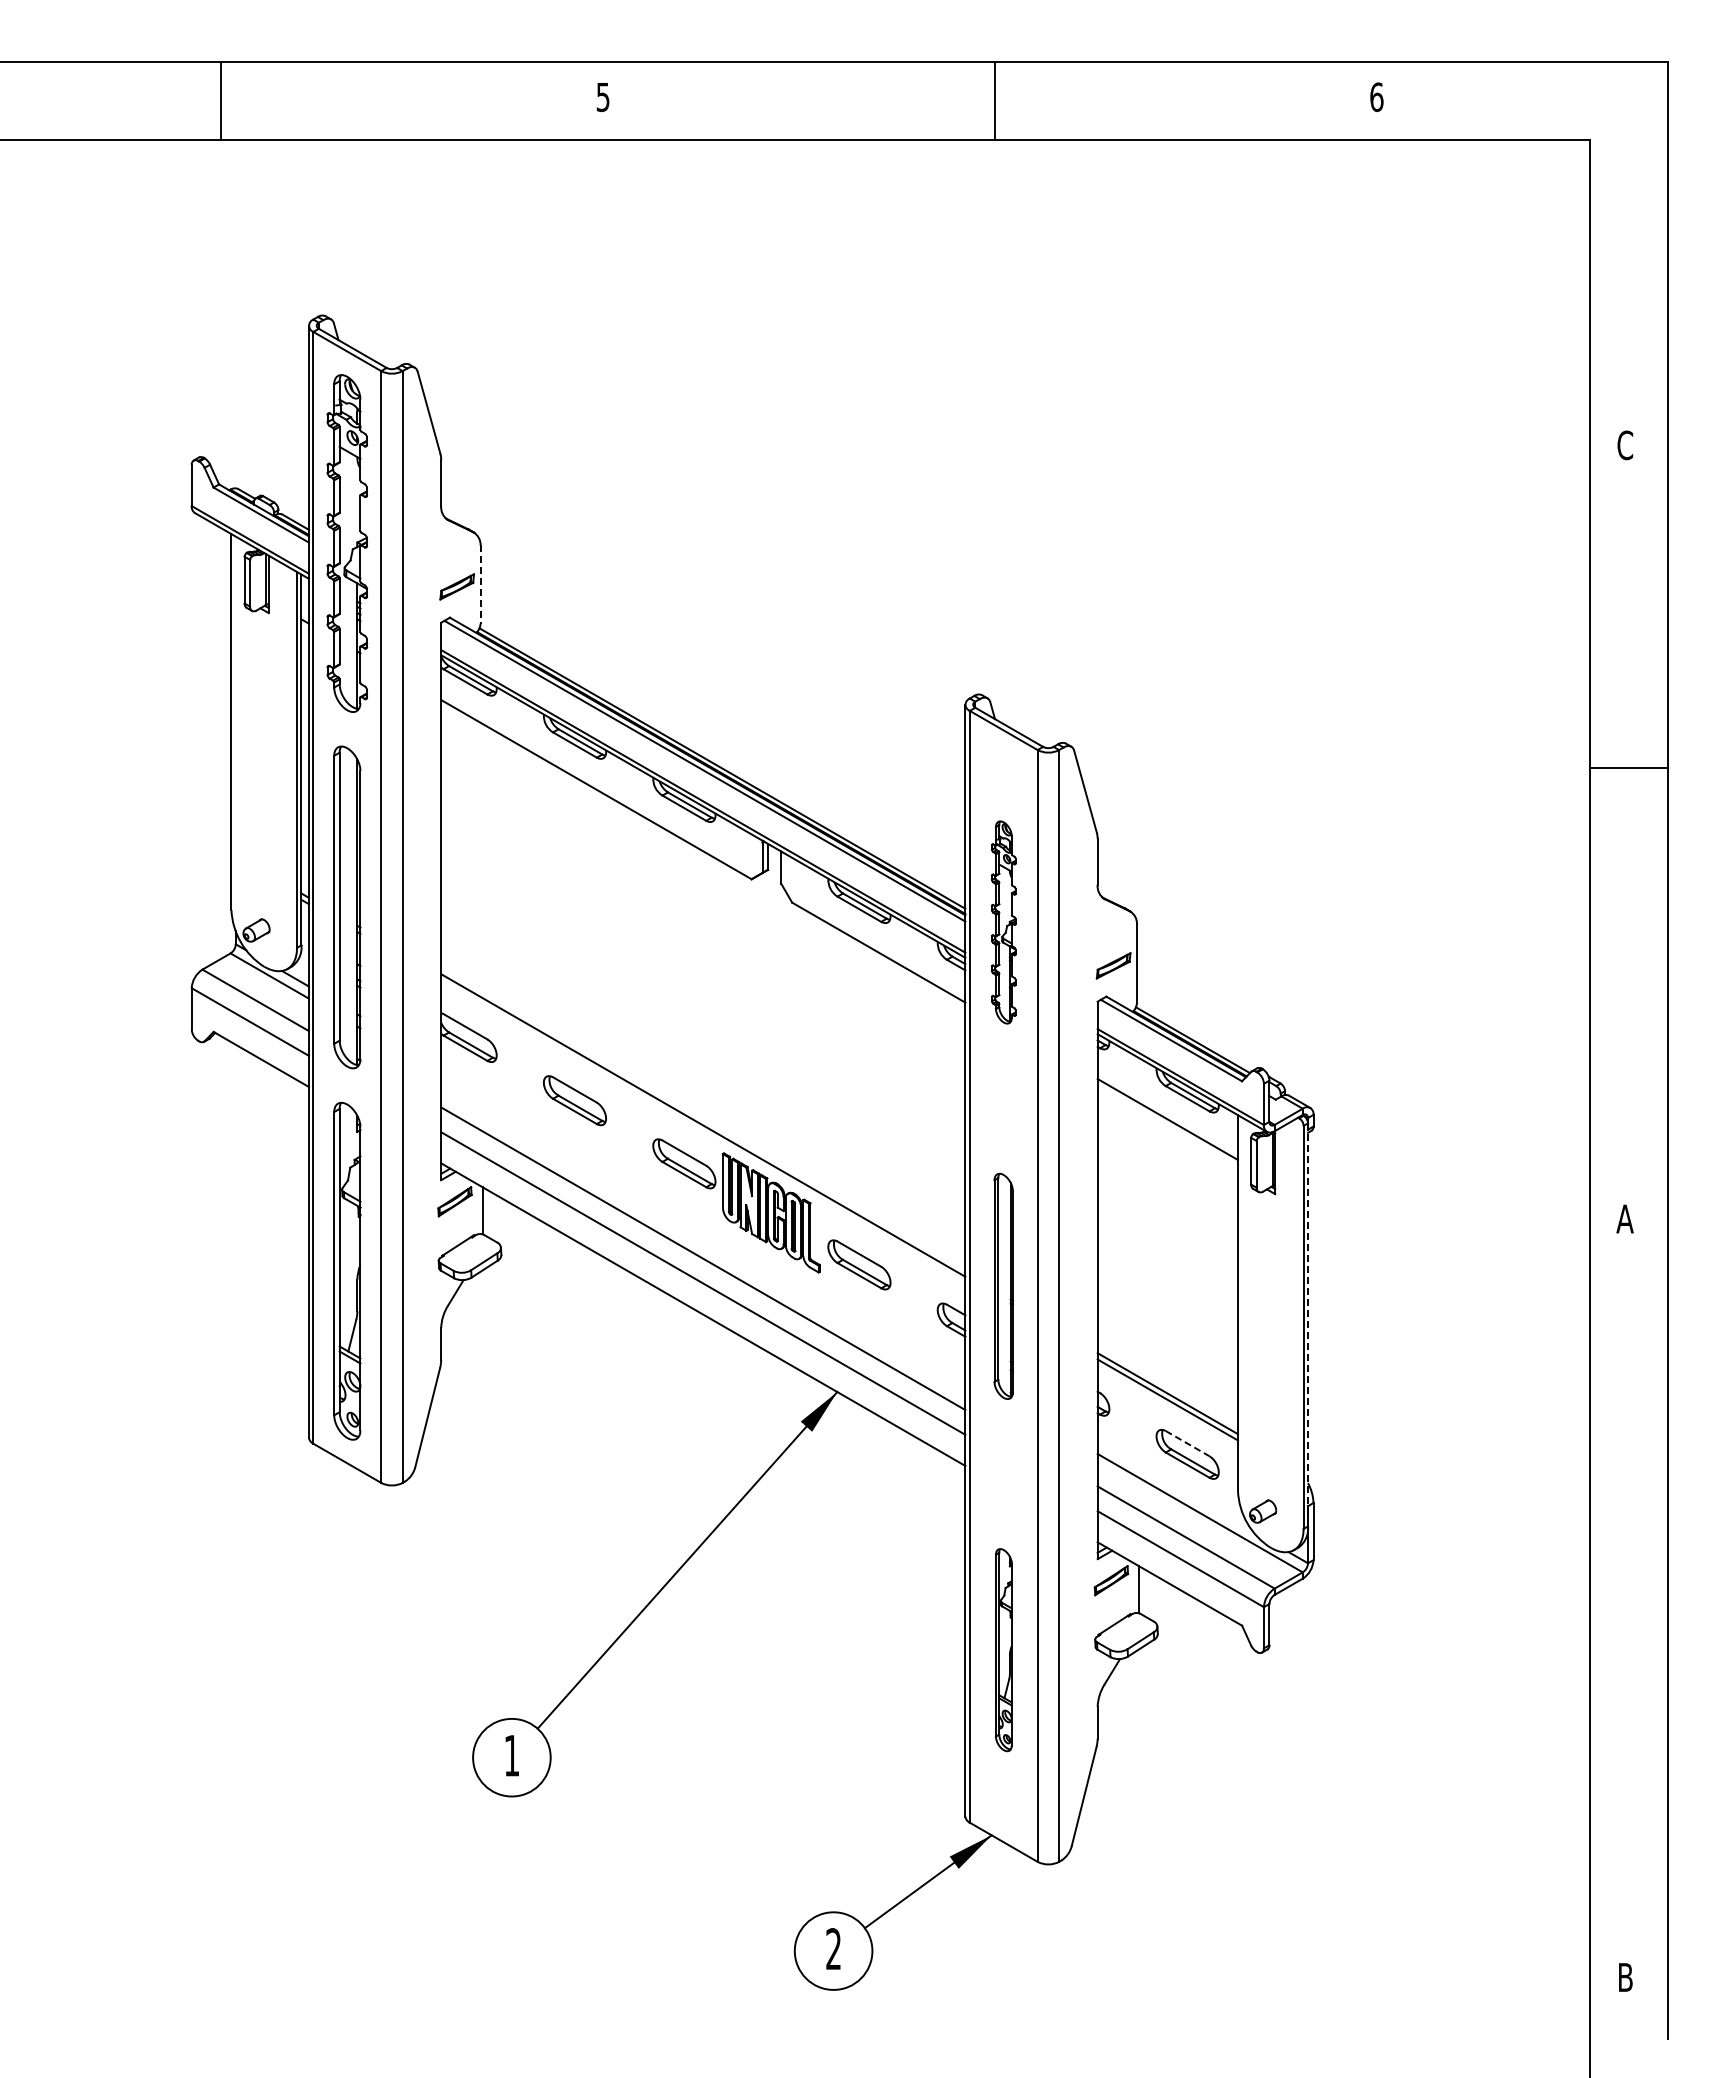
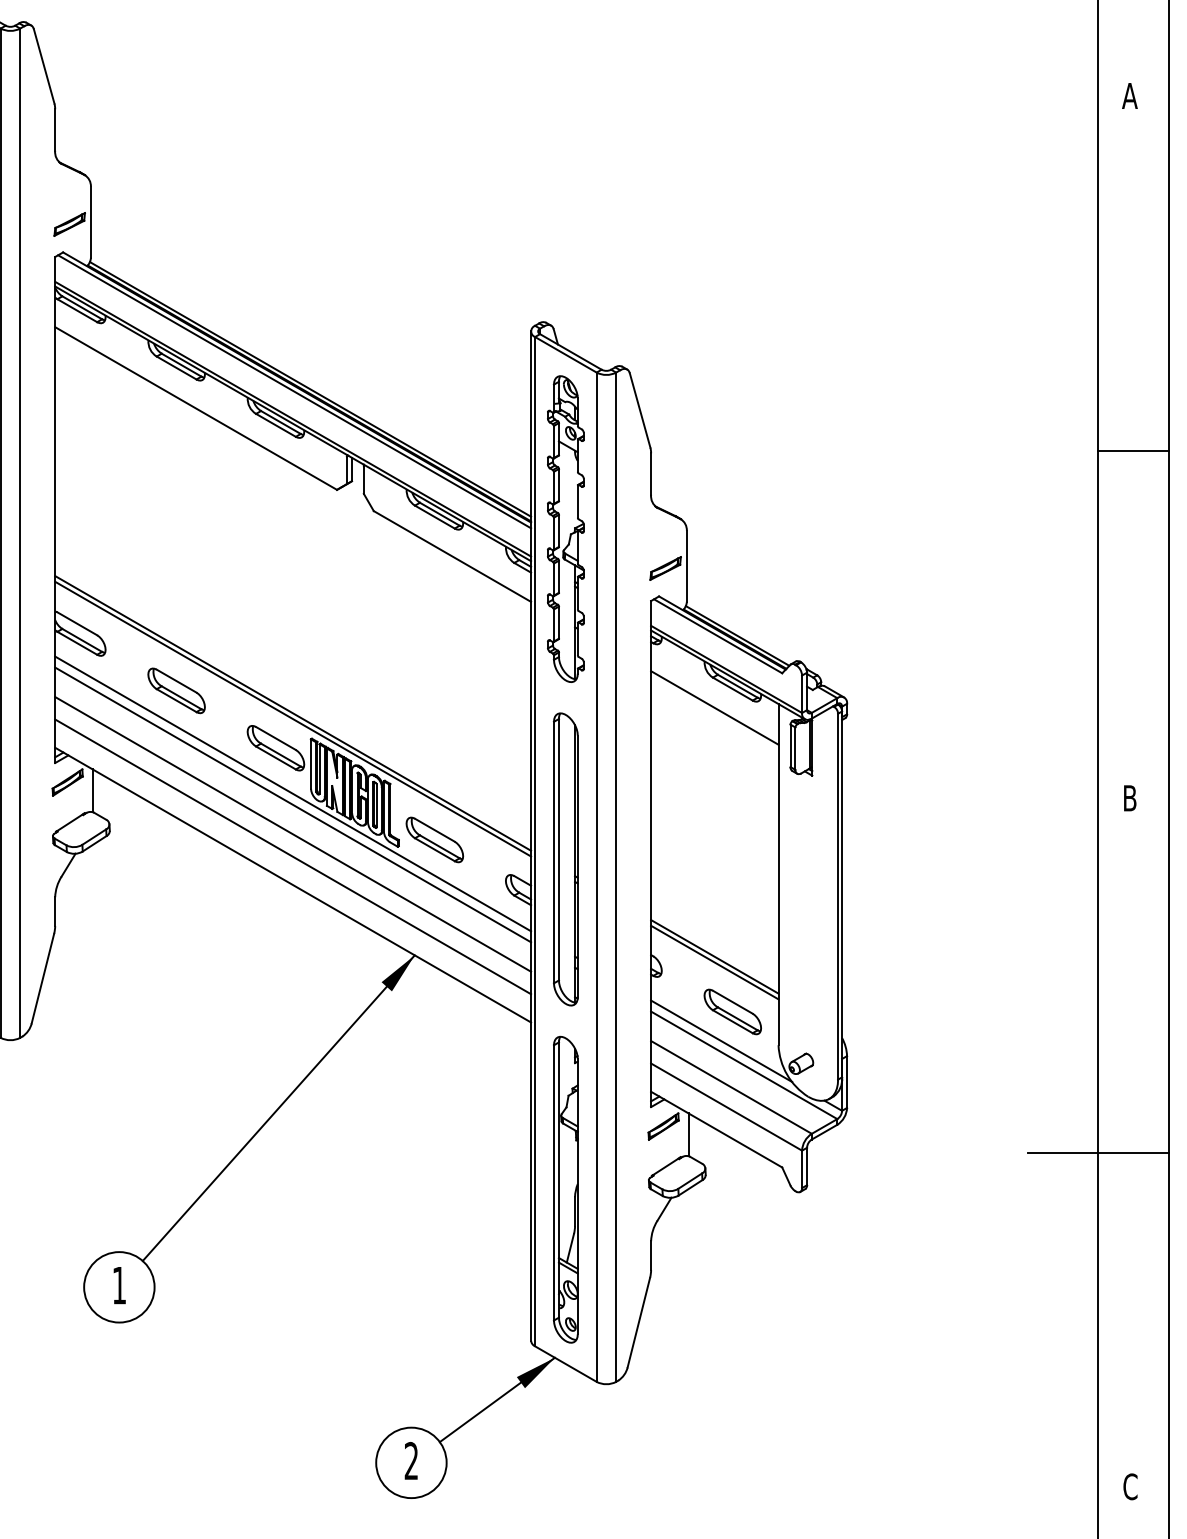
text: (1624, 445) -> (1129, 96), C -> A
line: (480, 584) -> (90, 222), dashed -> solid
line: (1628, 767) -> (1133, 450), moved
part: (1003, 922) -> (565, 529), size x1.67
line: (703, 1131) -> (293, 718), added
line: (703, 1213) -> (293, 793), added
text: (1624, 1218) -> (1129, 797), A -> B
line: (703, 1226) -> (293, 805), added
part: (1003, 1286) -> (565, 859), size x1.43
line: (1308, 1324) -> (842, 894), dashed -> solid
line: (1188, 1443) -> (733, 1002), dashed -> solid
line: (1175, 1486) -> (721, 1041), added
line: (1589, 1609) -> (1097, 1152), added
part: (1003, 1649) -> (565, 1189), size x1.67
text: (1625, 1977) -> (1130, 1486), B -> C

